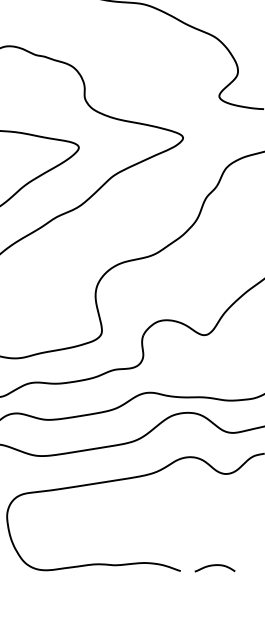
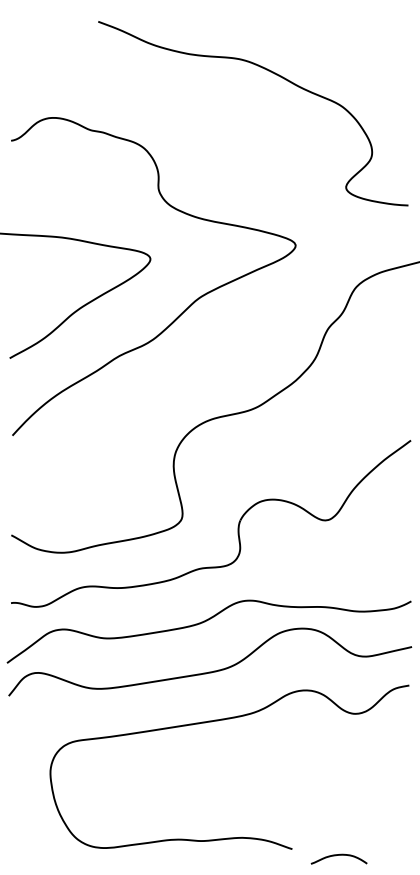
curve: (214, 565) -> (338, 855), moved

